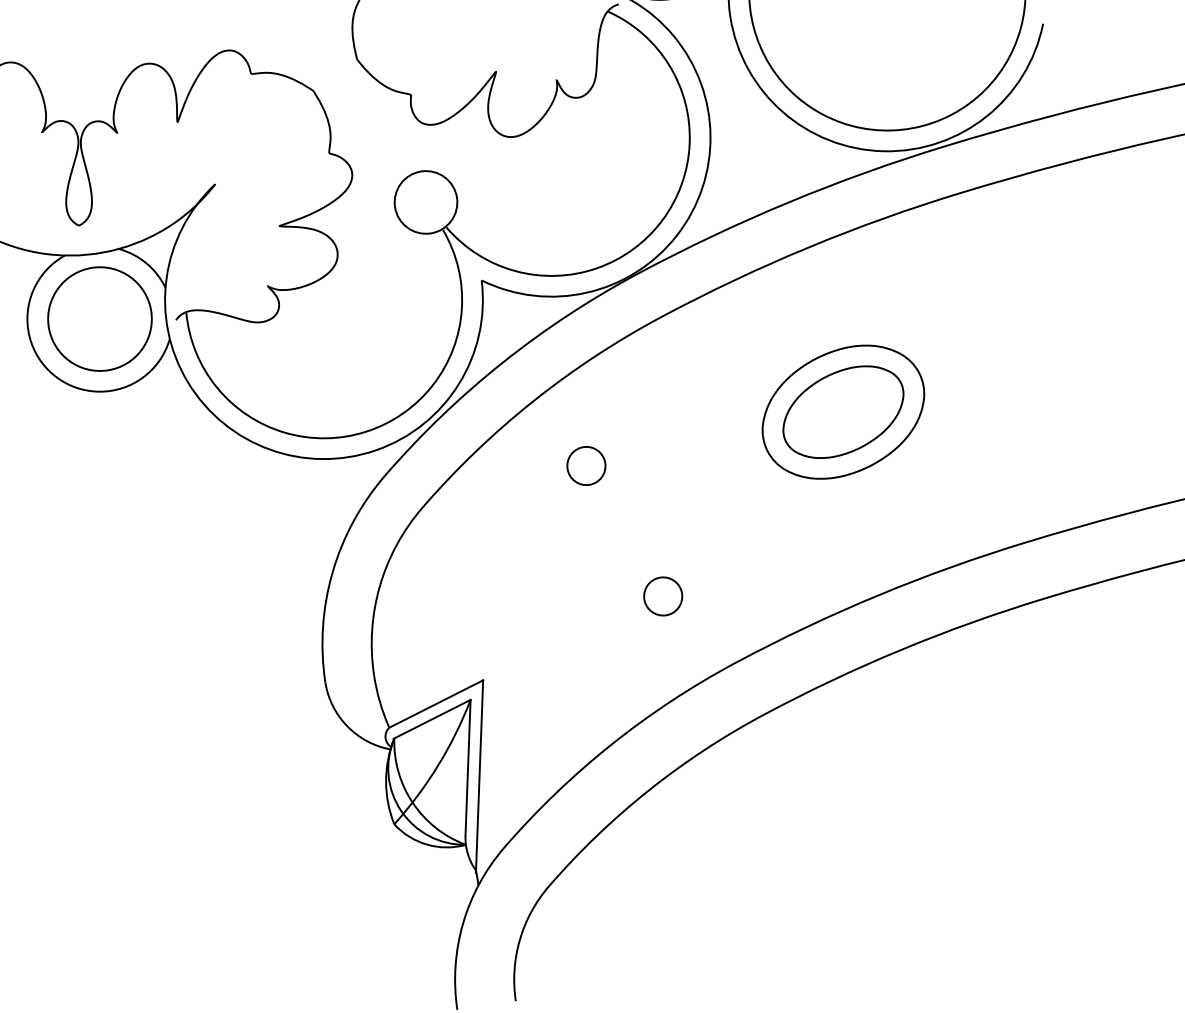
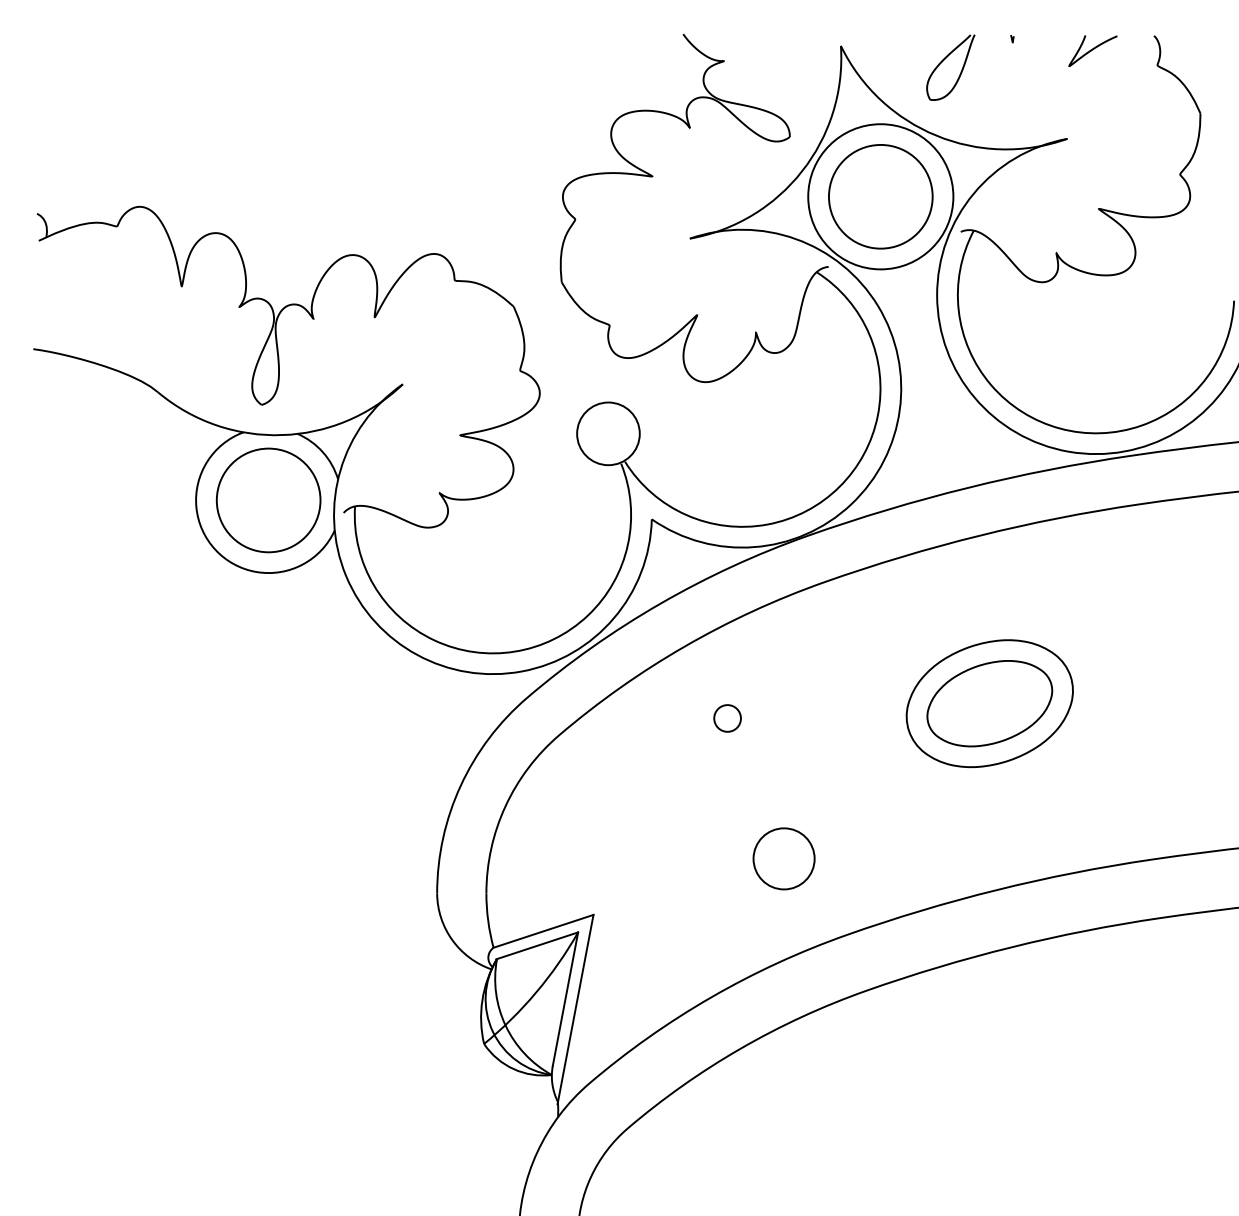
circle: (586, 466) -> (727, 718), size x0.7
circle: (662, 596) -> (783, 858), size x1.6

